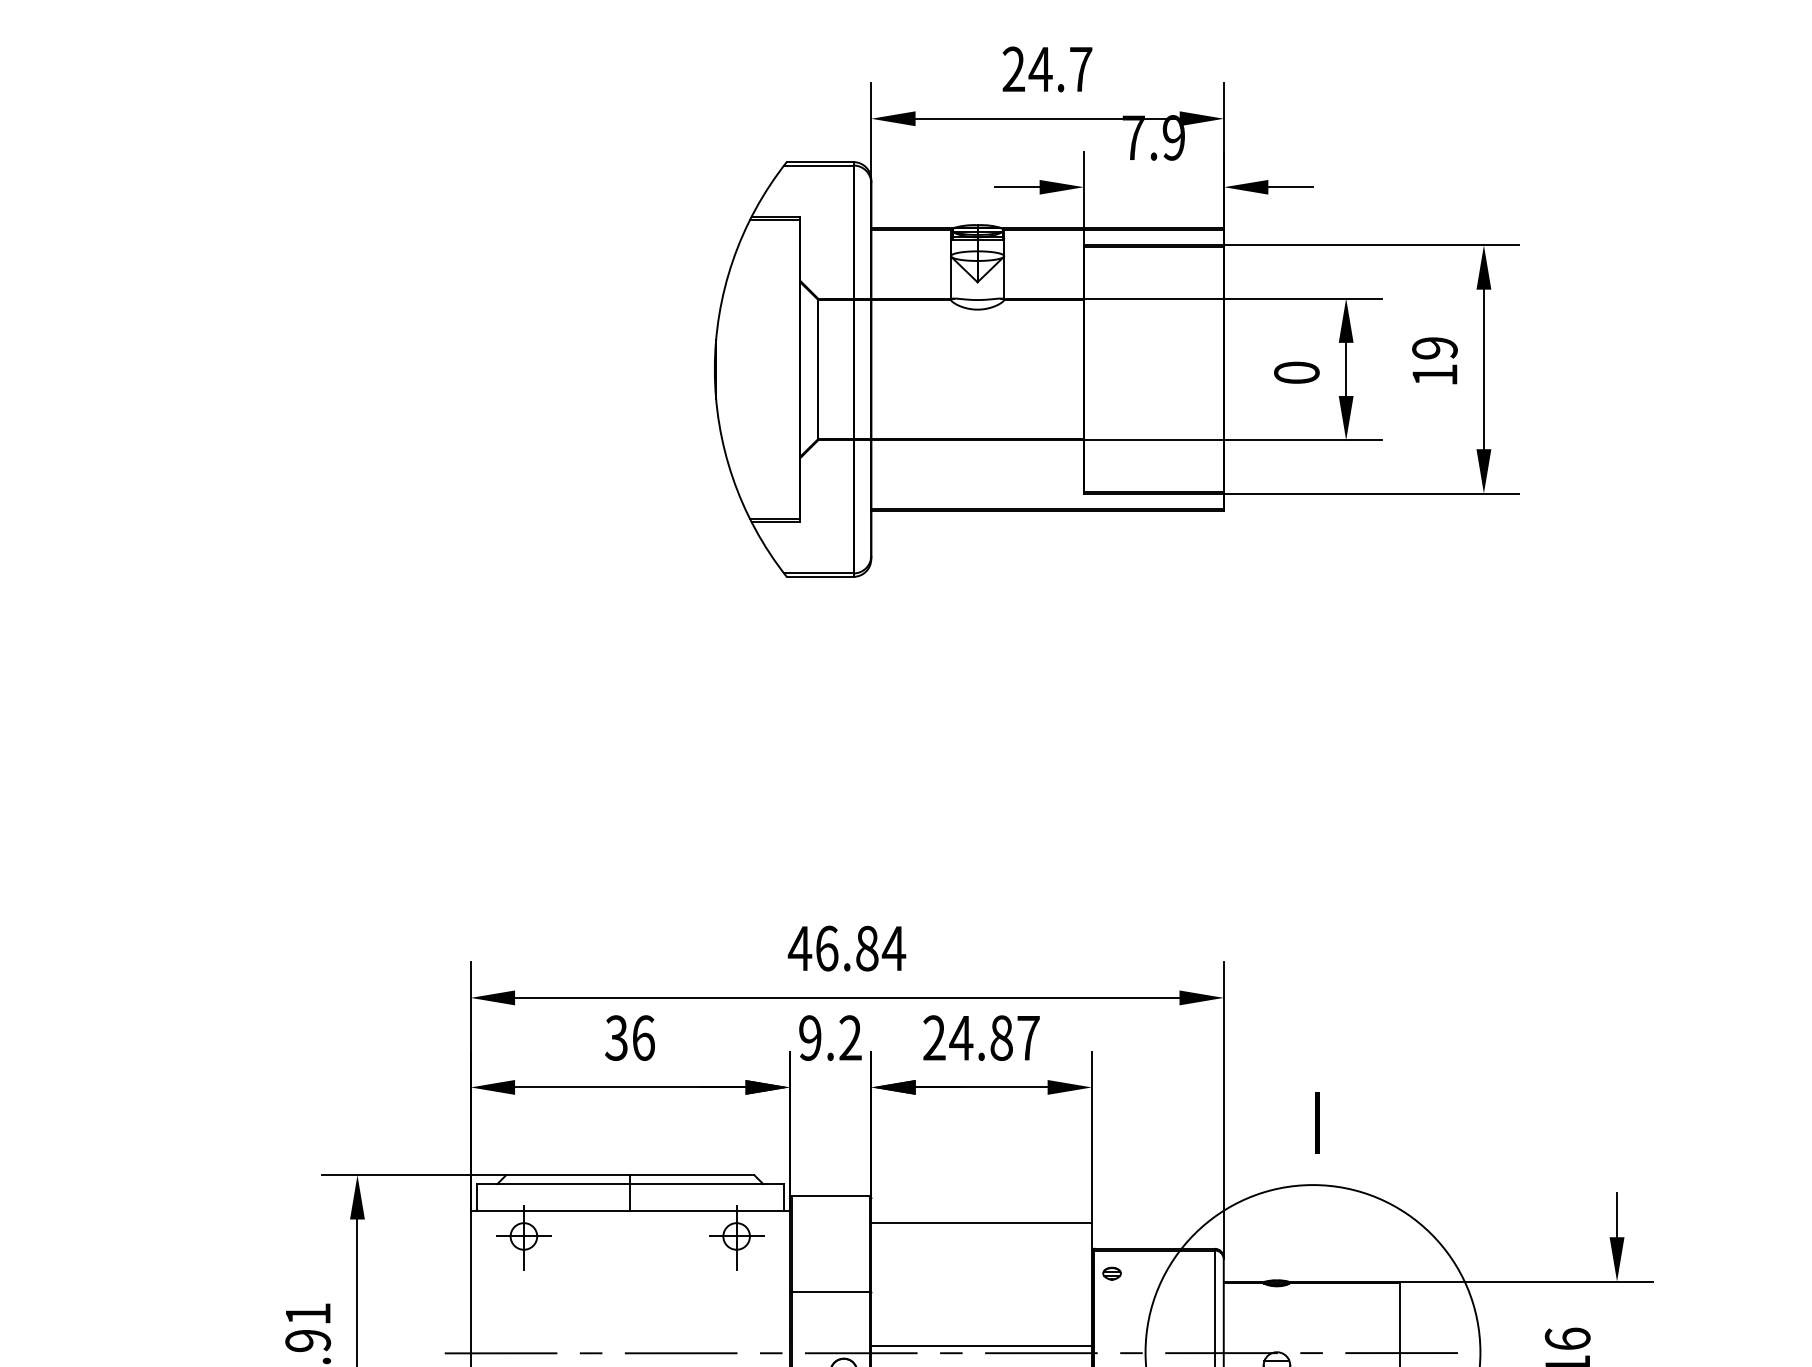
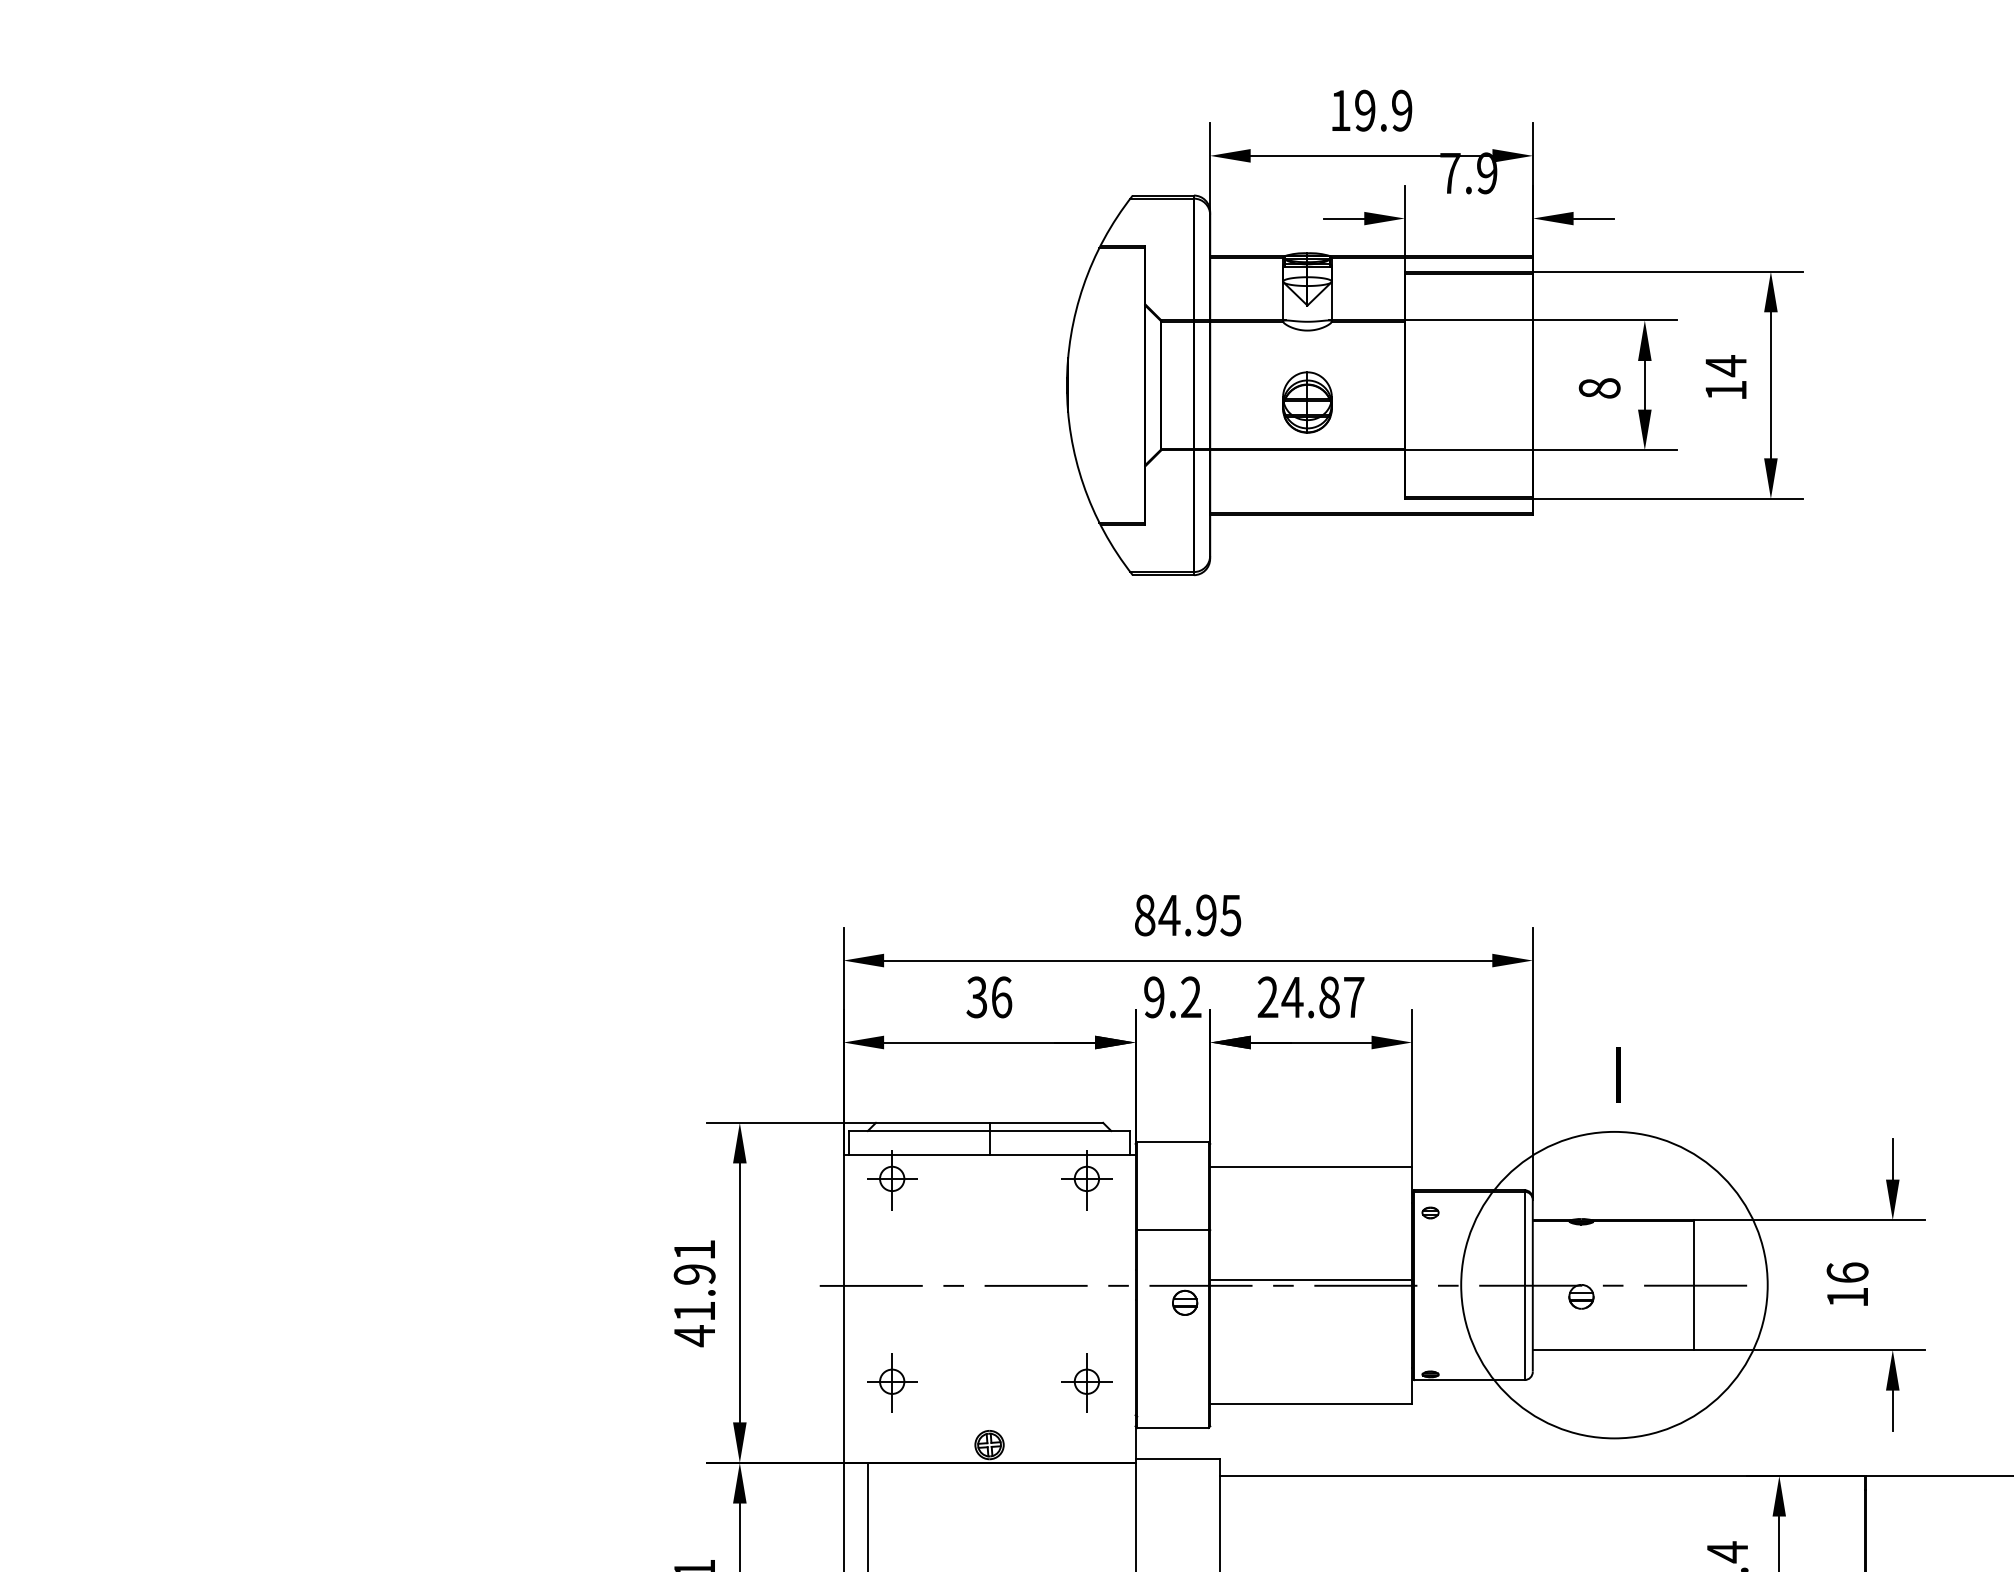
text: (1047, 69) -> (1371, 110), 24.7 -> 19.9
text: (1435, 348) -> (1726, 366), 19 -> 14
text: (1296, 372) -> (1599, 388), 0 -> 8
part: (977, 388) -> (1307, 402), added
text: (846, 948) -> (1187, 915), 46.84 -> 84.95

